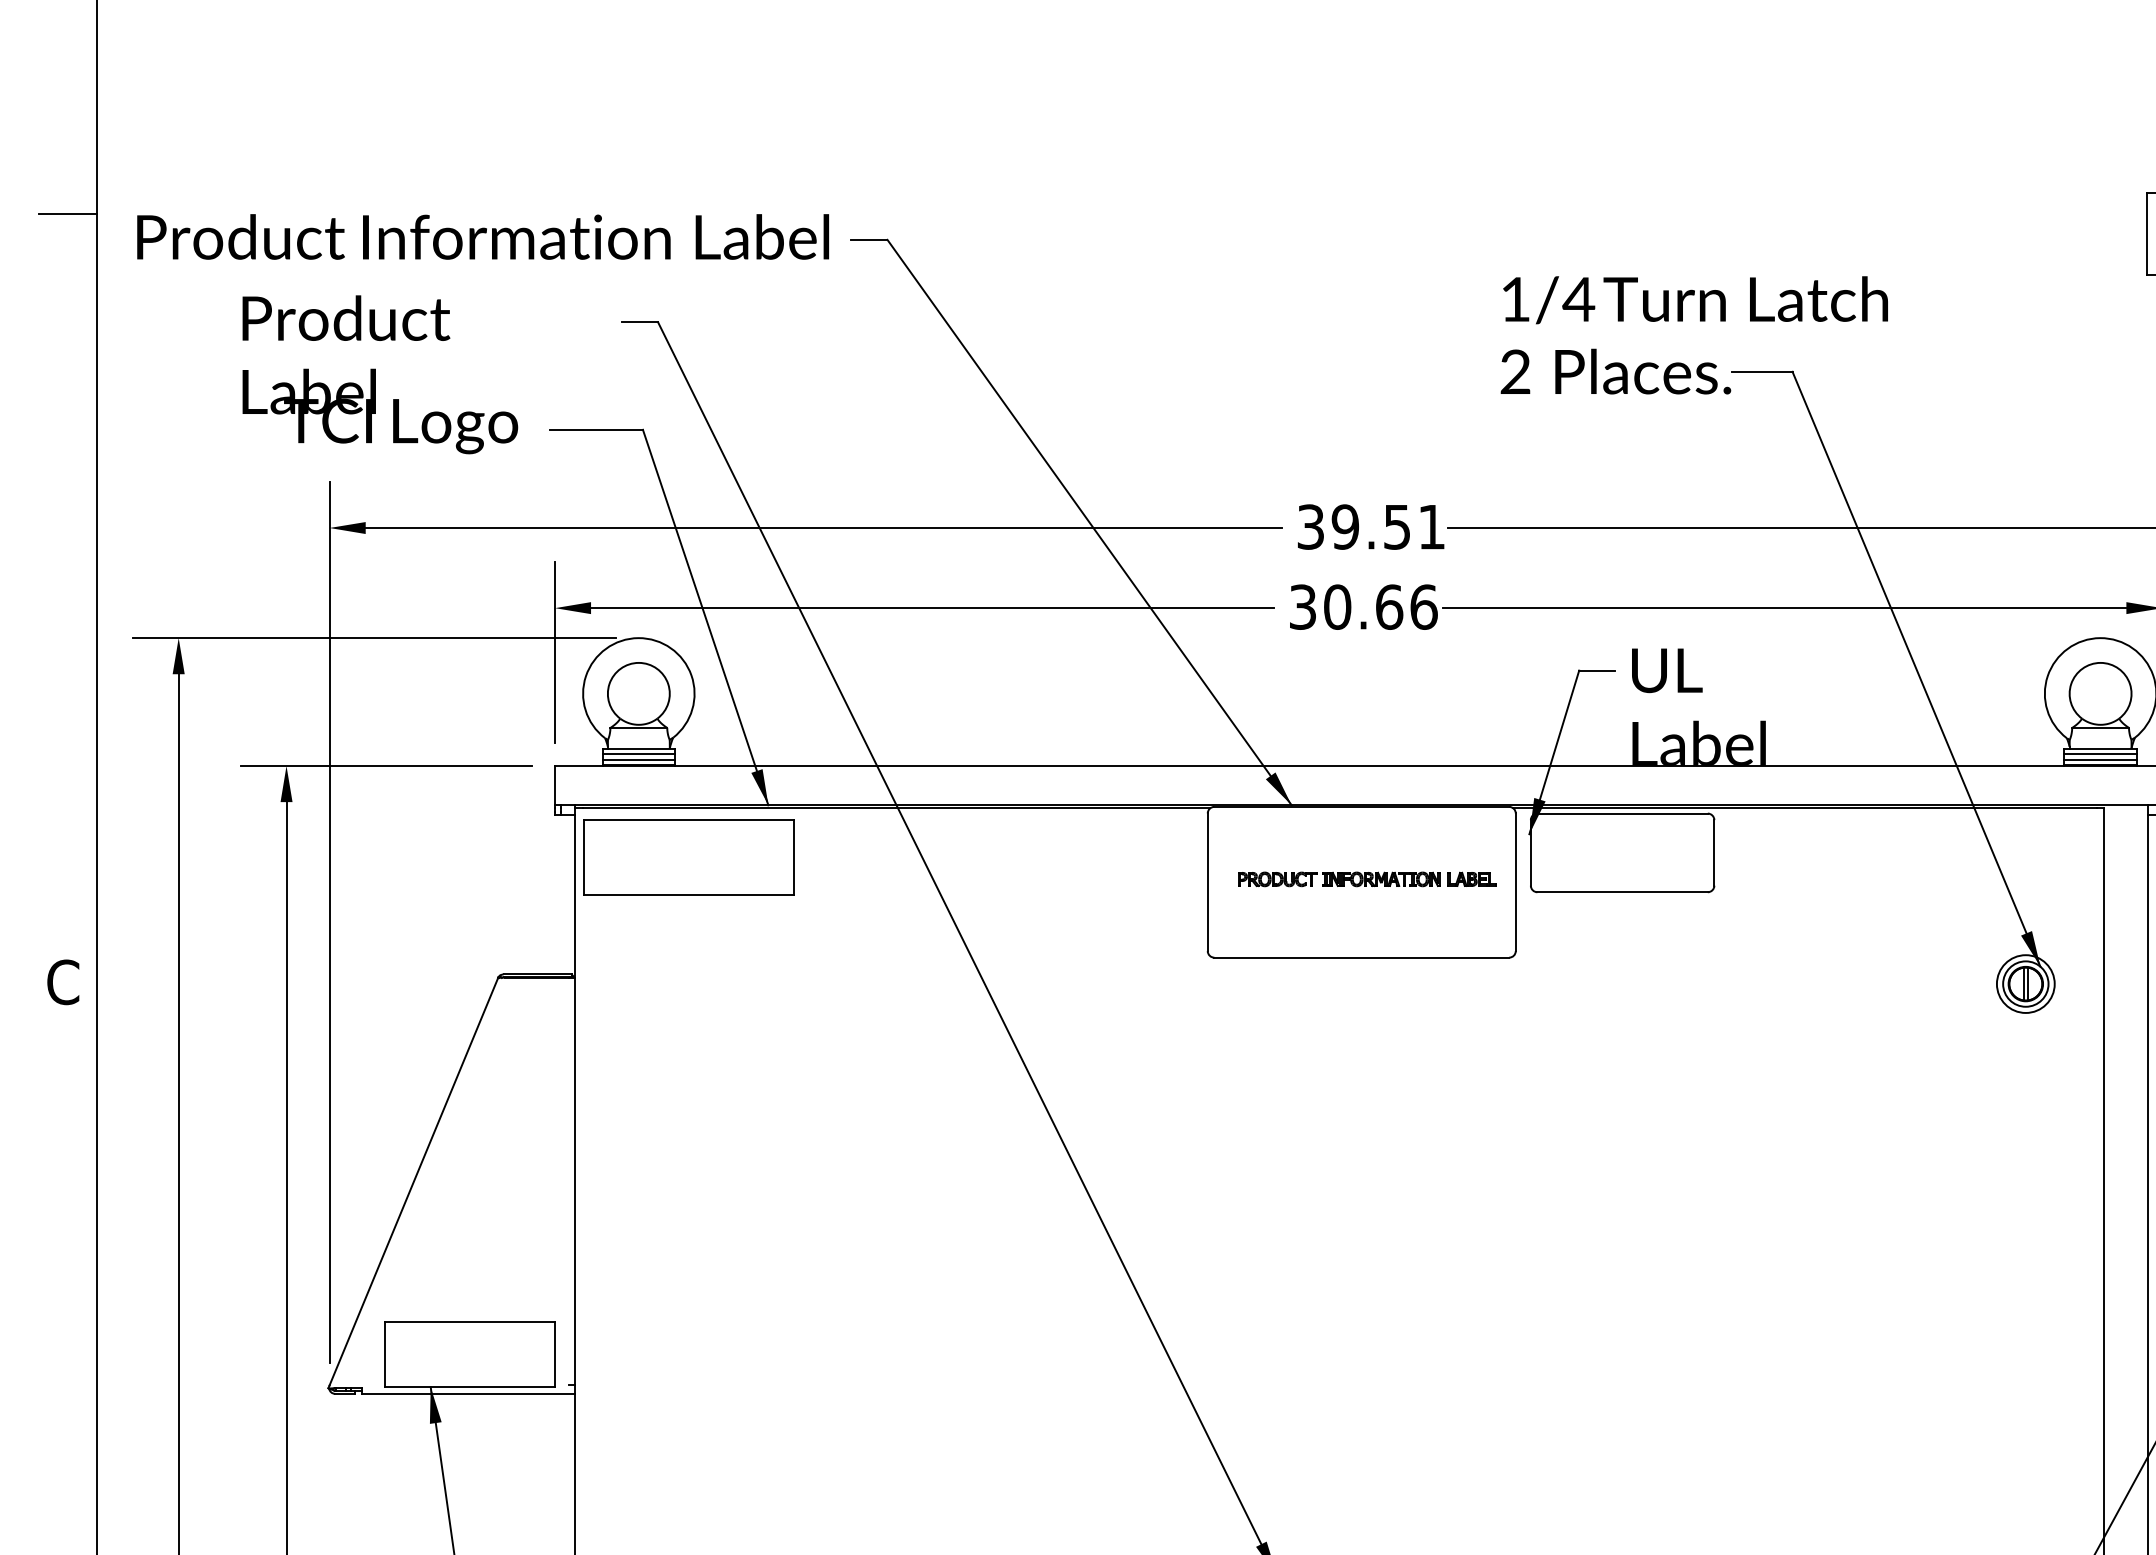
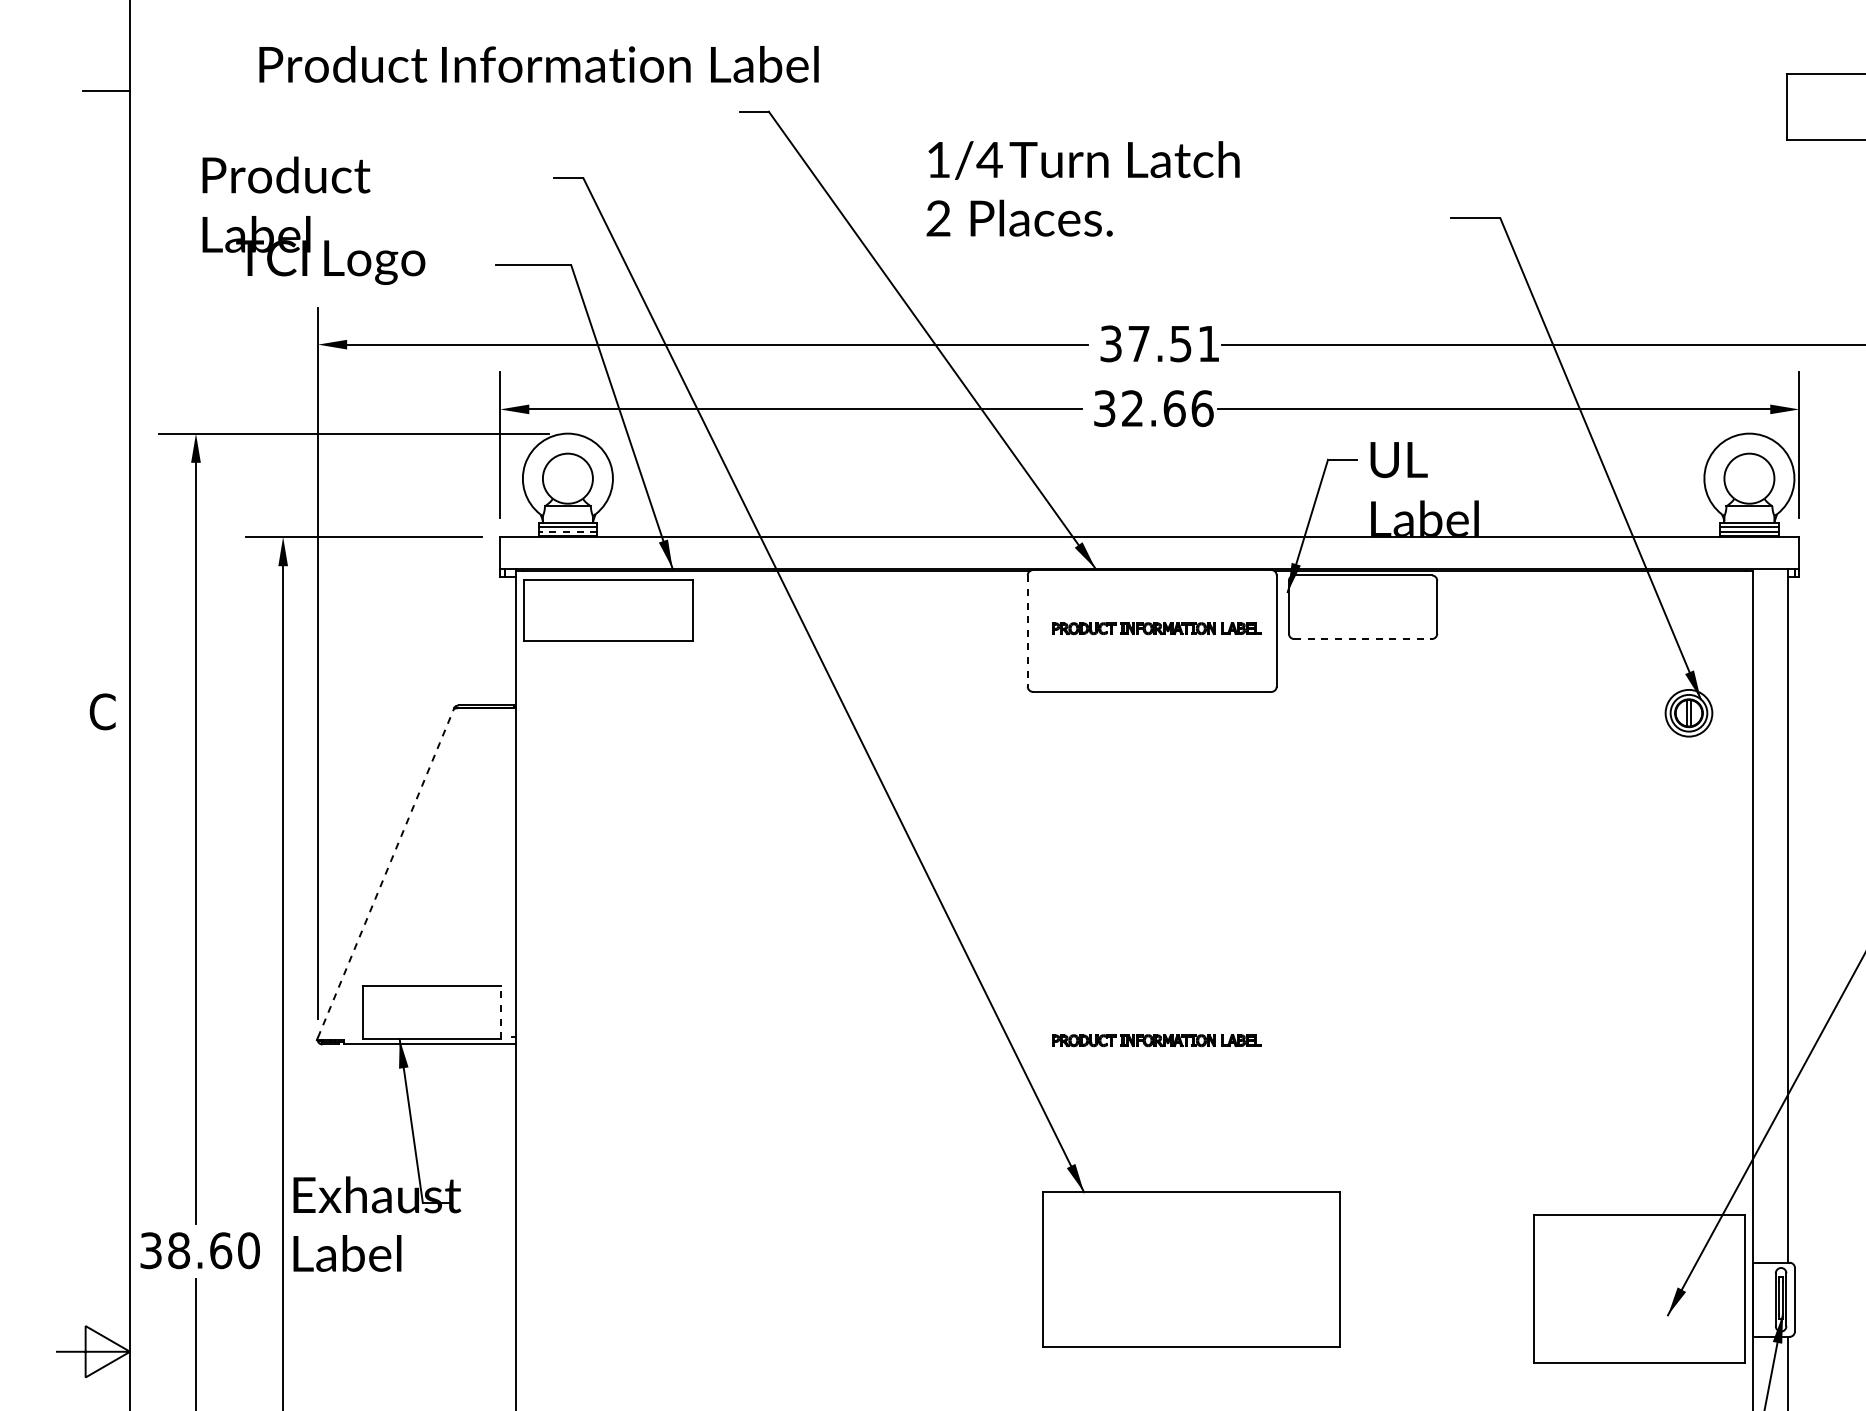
text: (482, 237) -> (538, 64), moved
text: (1693, 334) -> (1082, 188), moved
text: (379, 374) -> (313, 220), moved
text: (1344, 526) -> (1138, 343), 39.51 -> 37.51
text: (1337, 607) -> (1132, 408), 30.66 -> 32.66
line: (638, 759) -> (567, 531), solid -> dashed
line: (1207, 881) -> (1027, 630), solid -> dashed
line: (1623, 892) -> (1363, 639), solid -> dashed
line: (414, 1181) -> (386, 872), solid -> dashed
line: (555, 1354) -> (500, 1012), solid -> dashed
part: (1367, 1388) -> (1156, 1040), added

